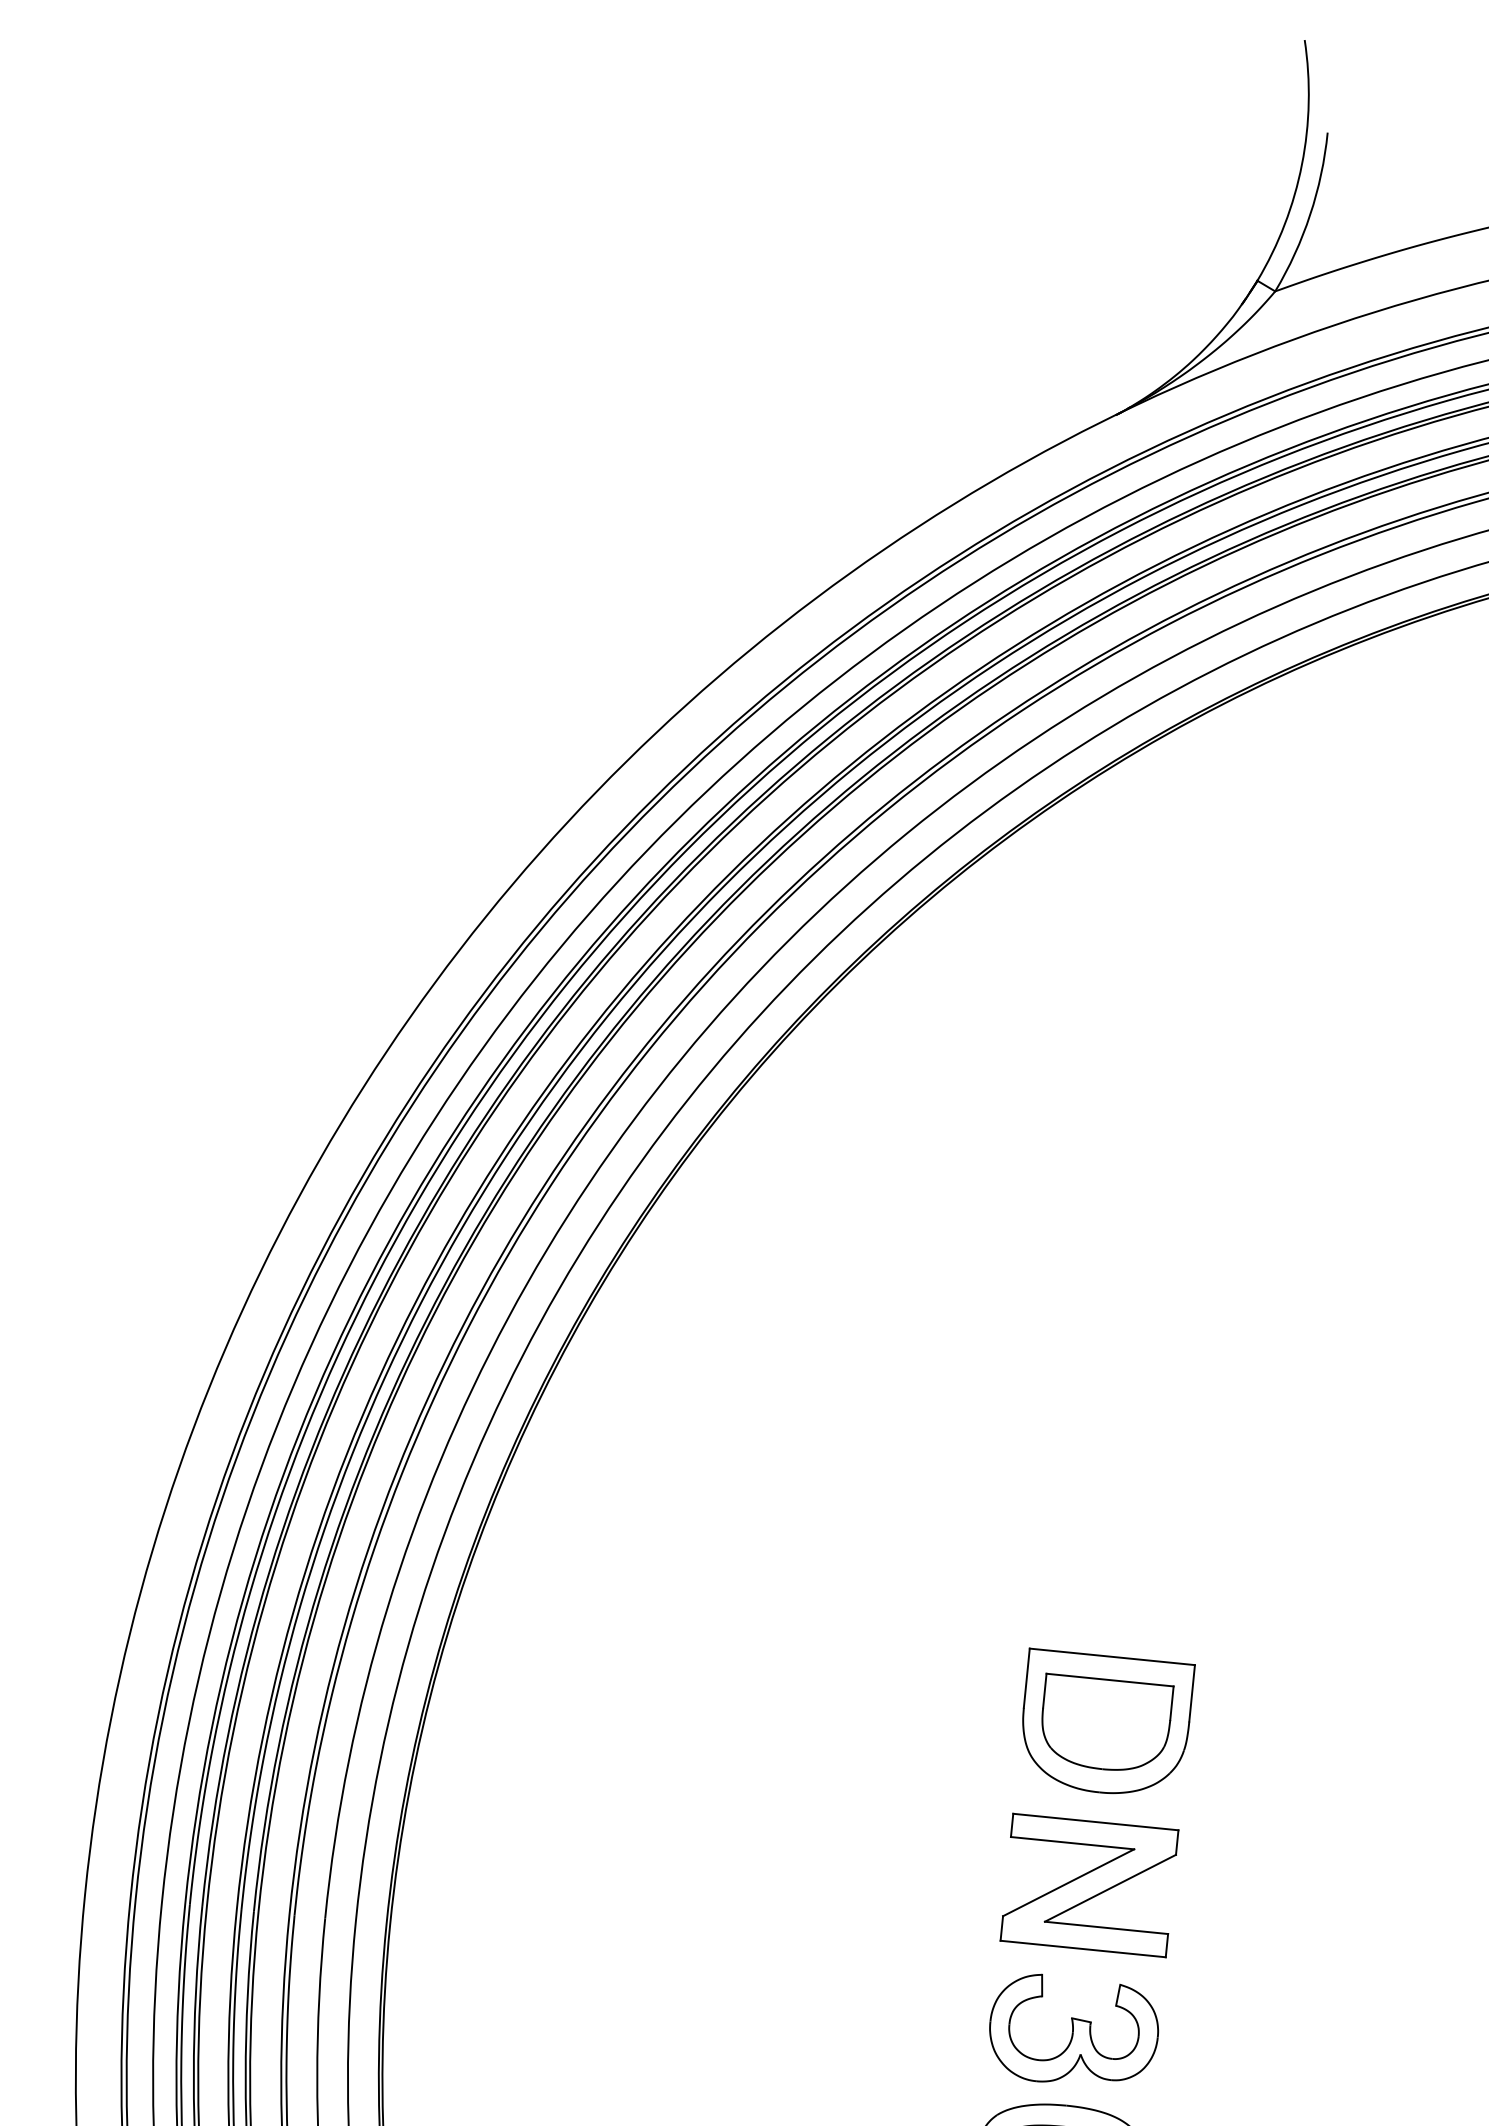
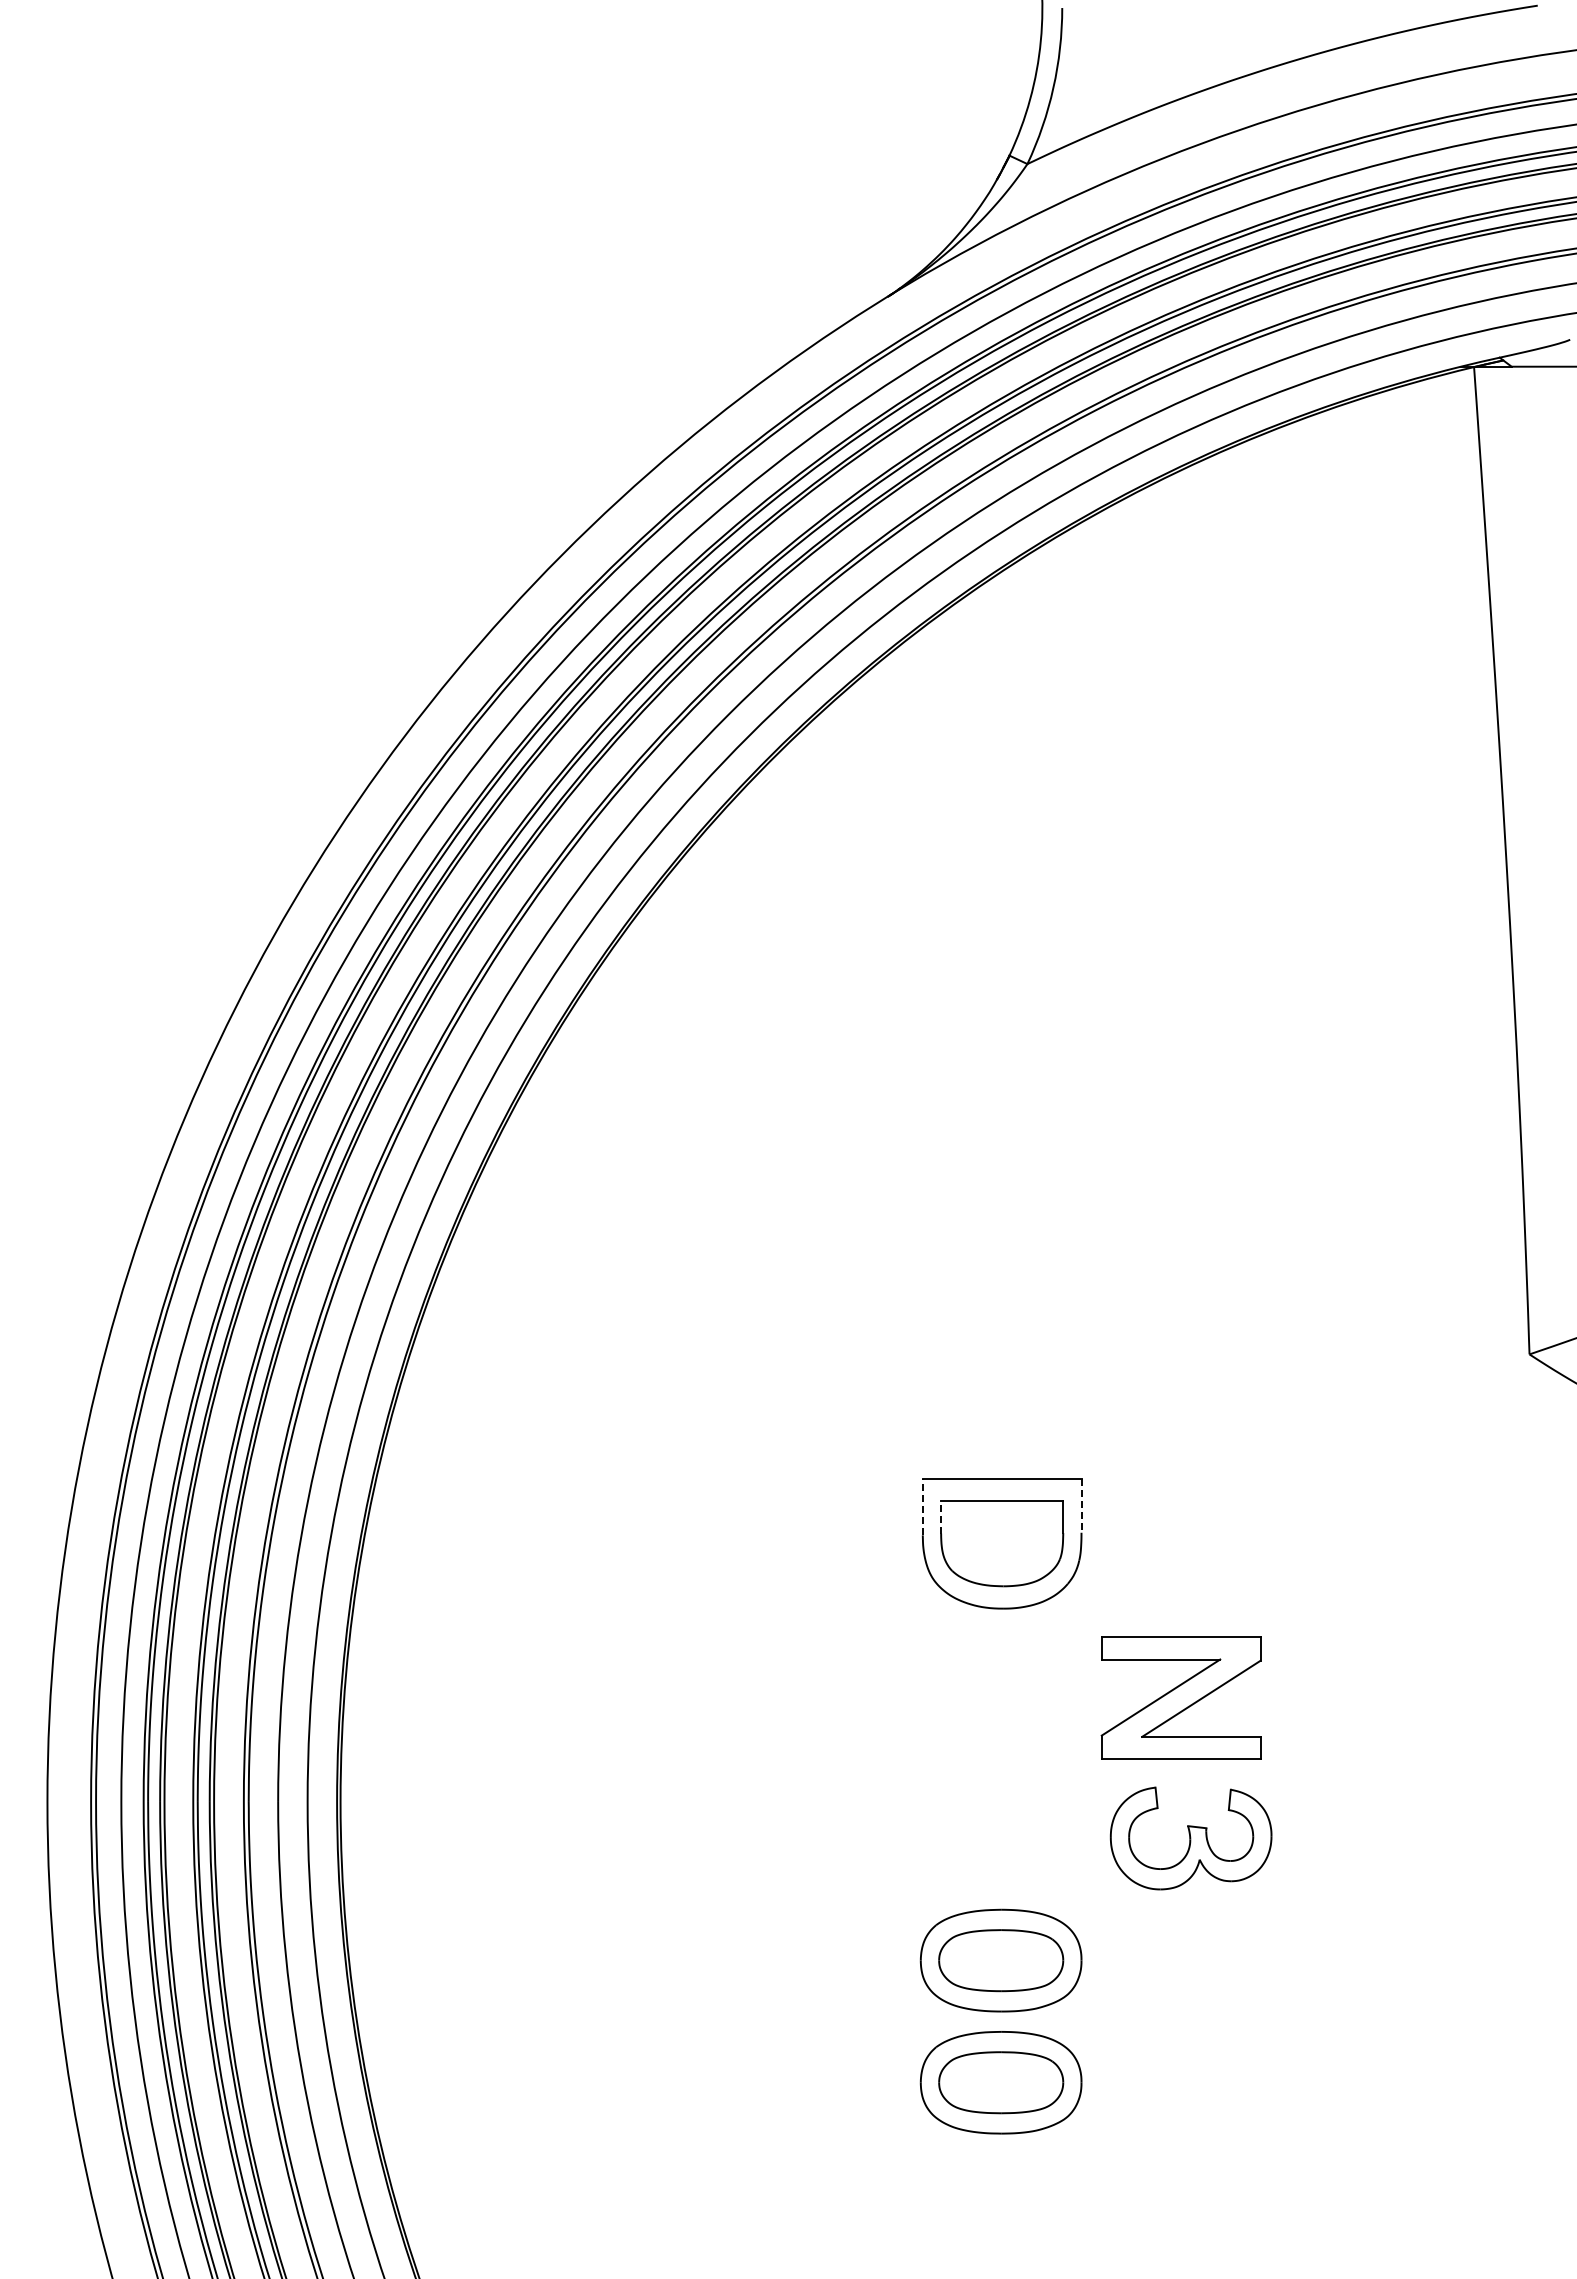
line: (1026, 1677) -> (922, 1506), solid -> dashed
line: (1045, 1690) -> (941, 1516), solid -> dashed
line: (1192, 1694) -> (1081, 1506), solid -> dashed
part: (1088, 1884) -> (1180, 1697), moved
part: (1073, 2031) -> (1190, 1838), moved

